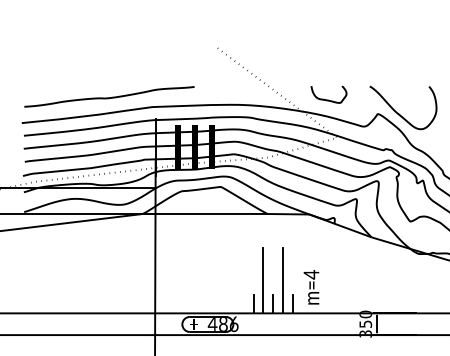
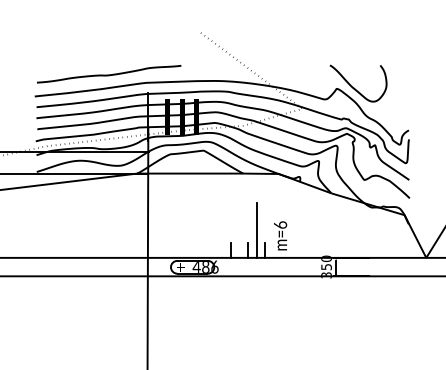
curve: (329, 99) -> (295, 76), removed
text: (311, 275) -> (280, 225), m=4 -> m=6
line: (263, 279) -> (239, 229), removed

